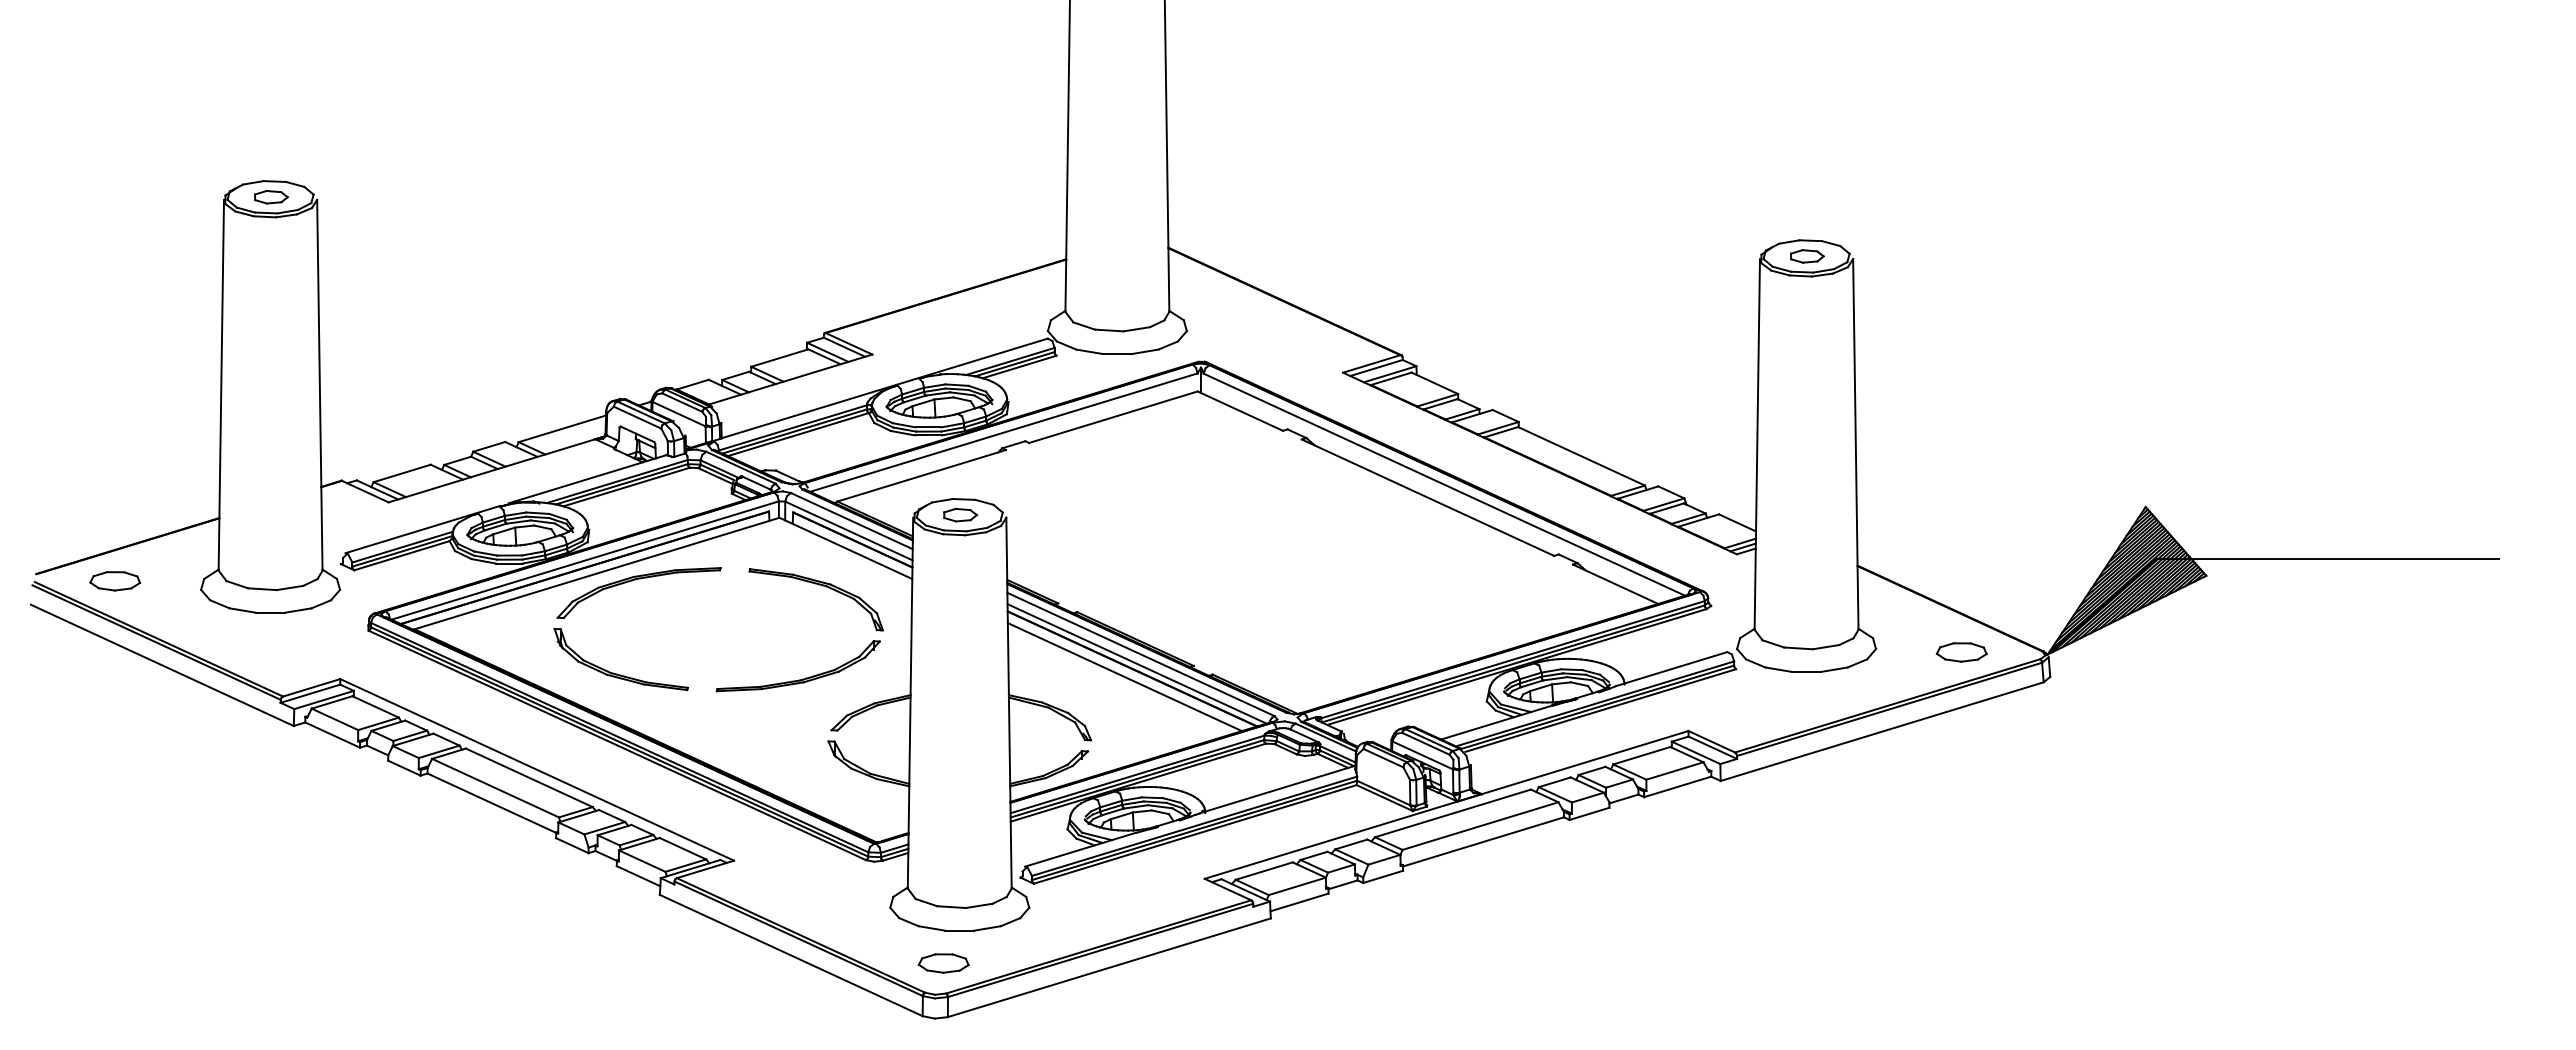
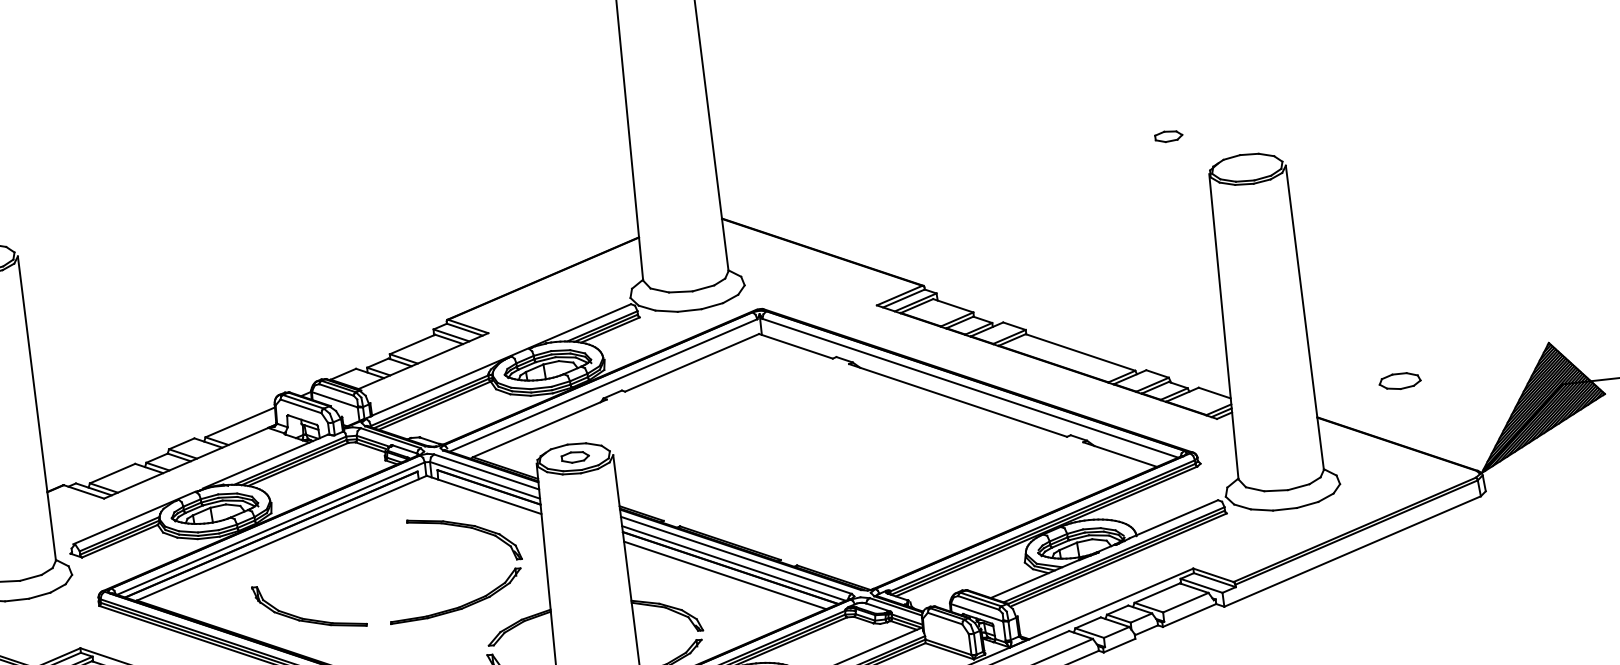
part: (1807, 256) -> (1168, 136), moved
part: (635, 580) -> (314, 540), removed
part: (1961, 652) -> (1399, 381), moved

